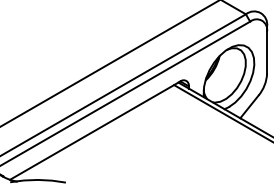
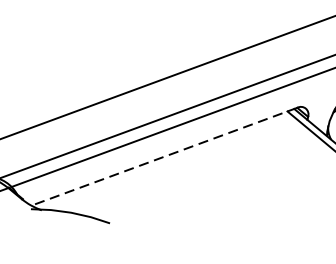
line: (94, 130) -> (163, 156), solid -> dashed

